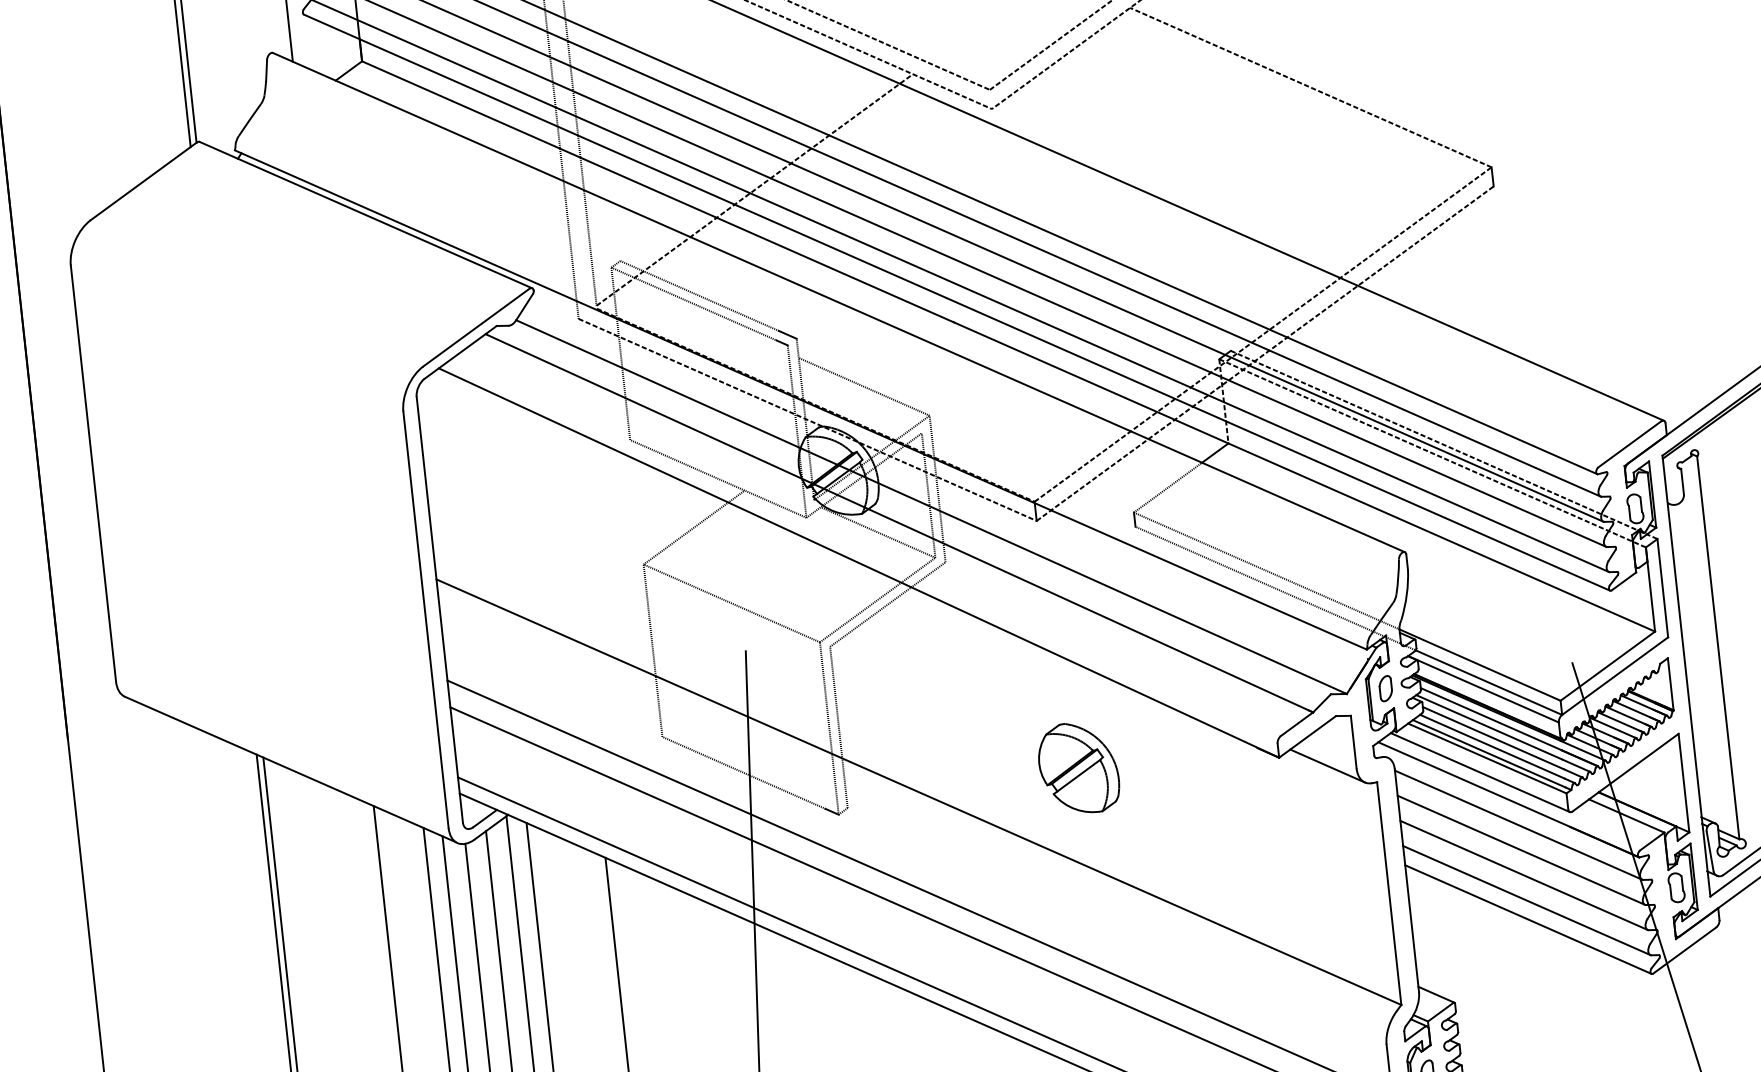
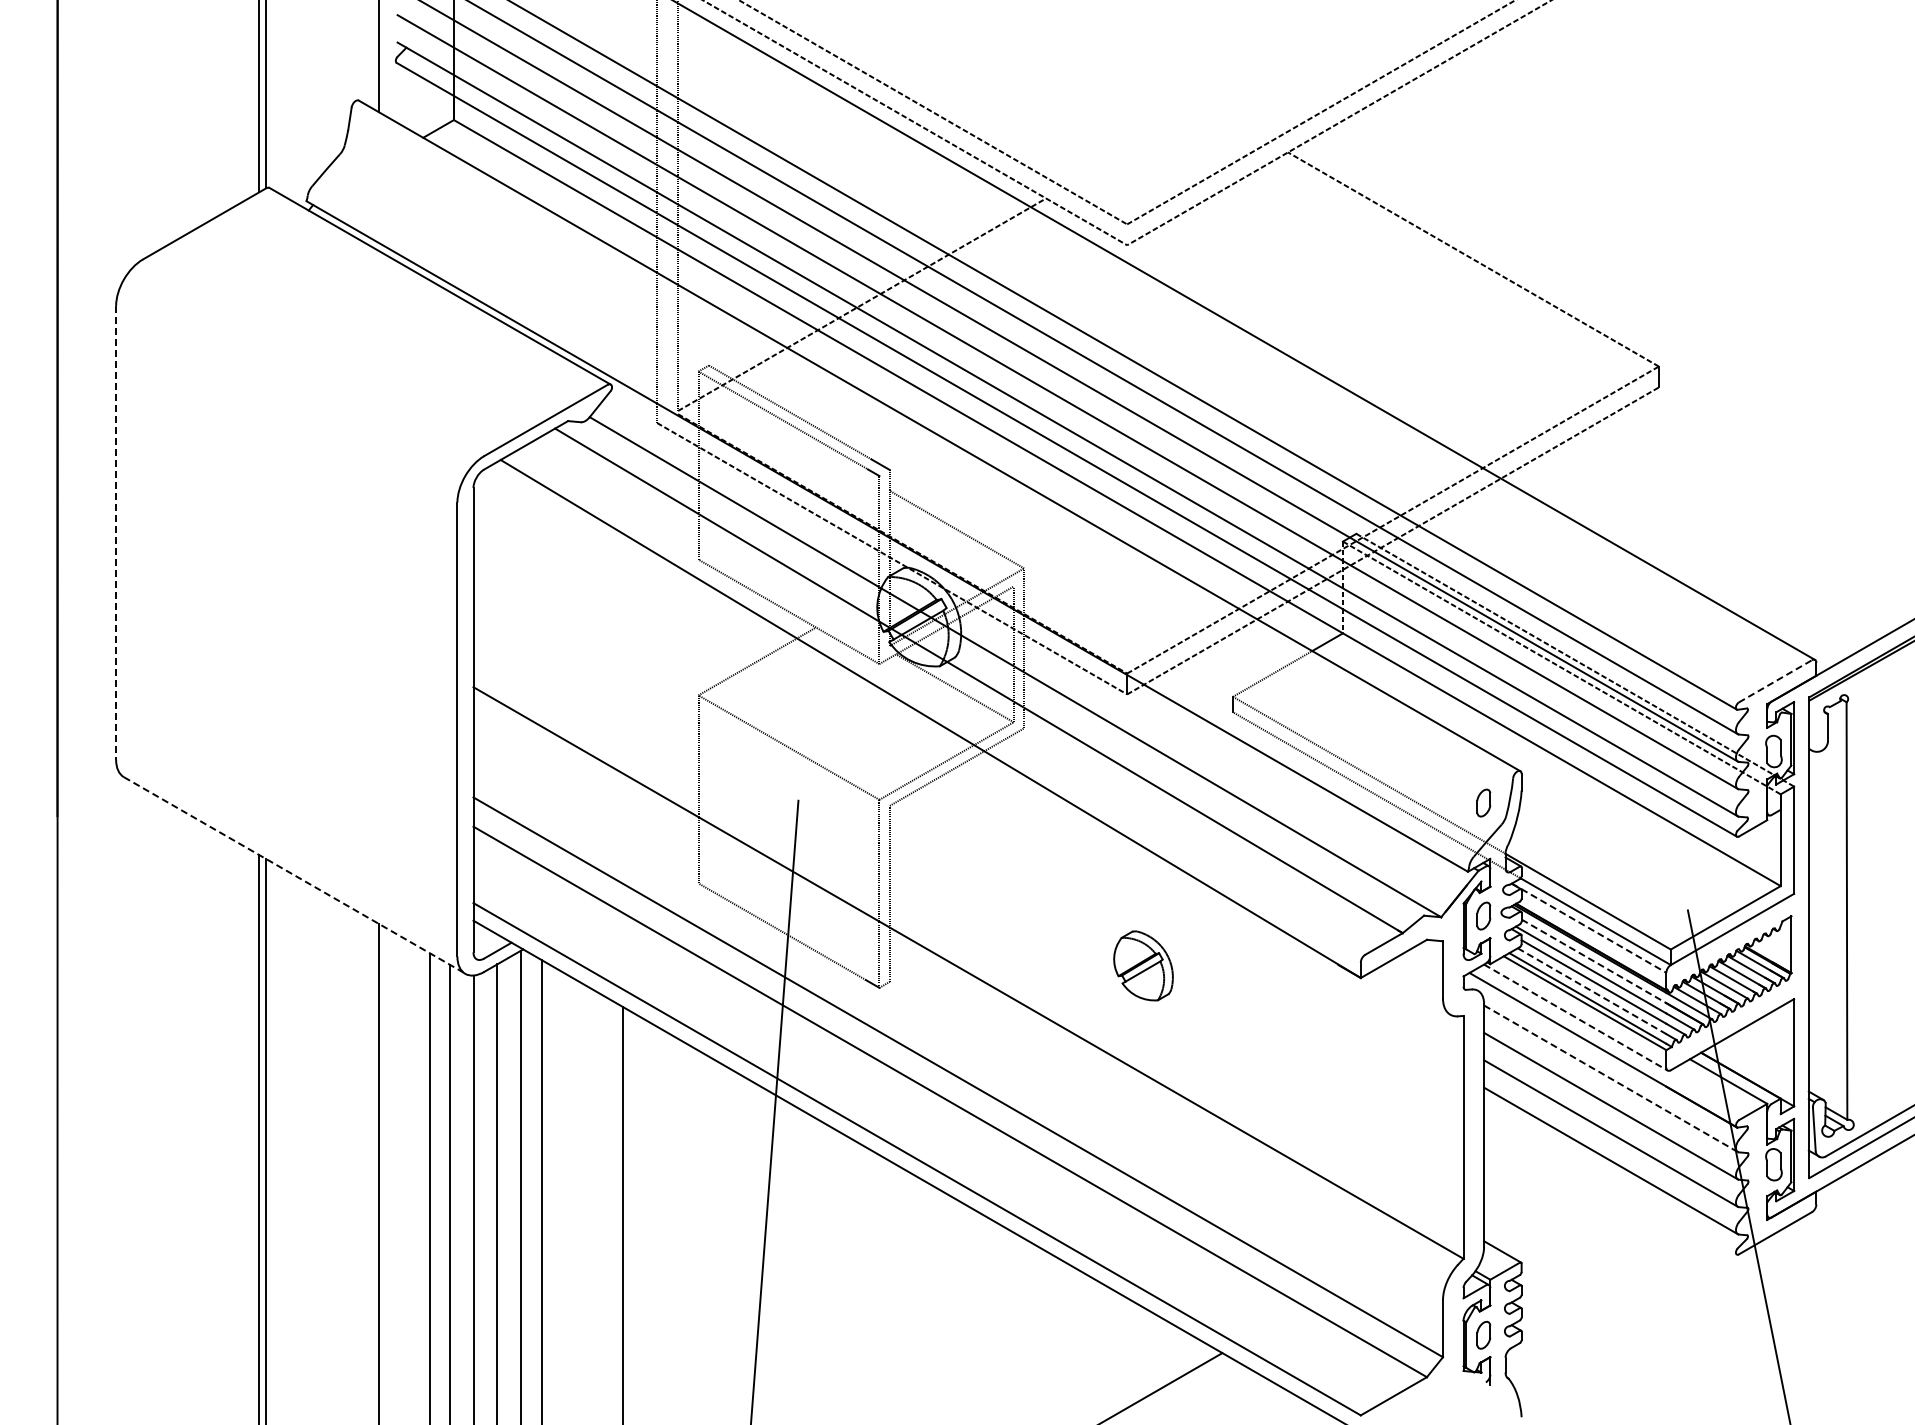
line: (1629, 444) -> (1775, 681), solid -> dashed
line: (93, 473) -> (116, 532), solid -> dashed
part: (1374, 584) -> (1483, 802), added
line: (1483, 689) -> (1589, 928), solid -> dashed
line: (1490, 719) -> (1593, 961), solid -> dashed
line: (1492, 747) -> (1592, 991), solid -> dashed
line: (1327, 765) -> (1411, 992), removed
part: (1078, 767) -> (1143, 965), size x0.7
line: (290, 769) -> (293, 874), solid -> dashed
line: (1479, 772) -> (1575, 1017), solid -> dashed
line: (1519, 824) -> (1611, 1078), solid -> dashed
line: (1528, 919) -> (1610, 1181), removed

